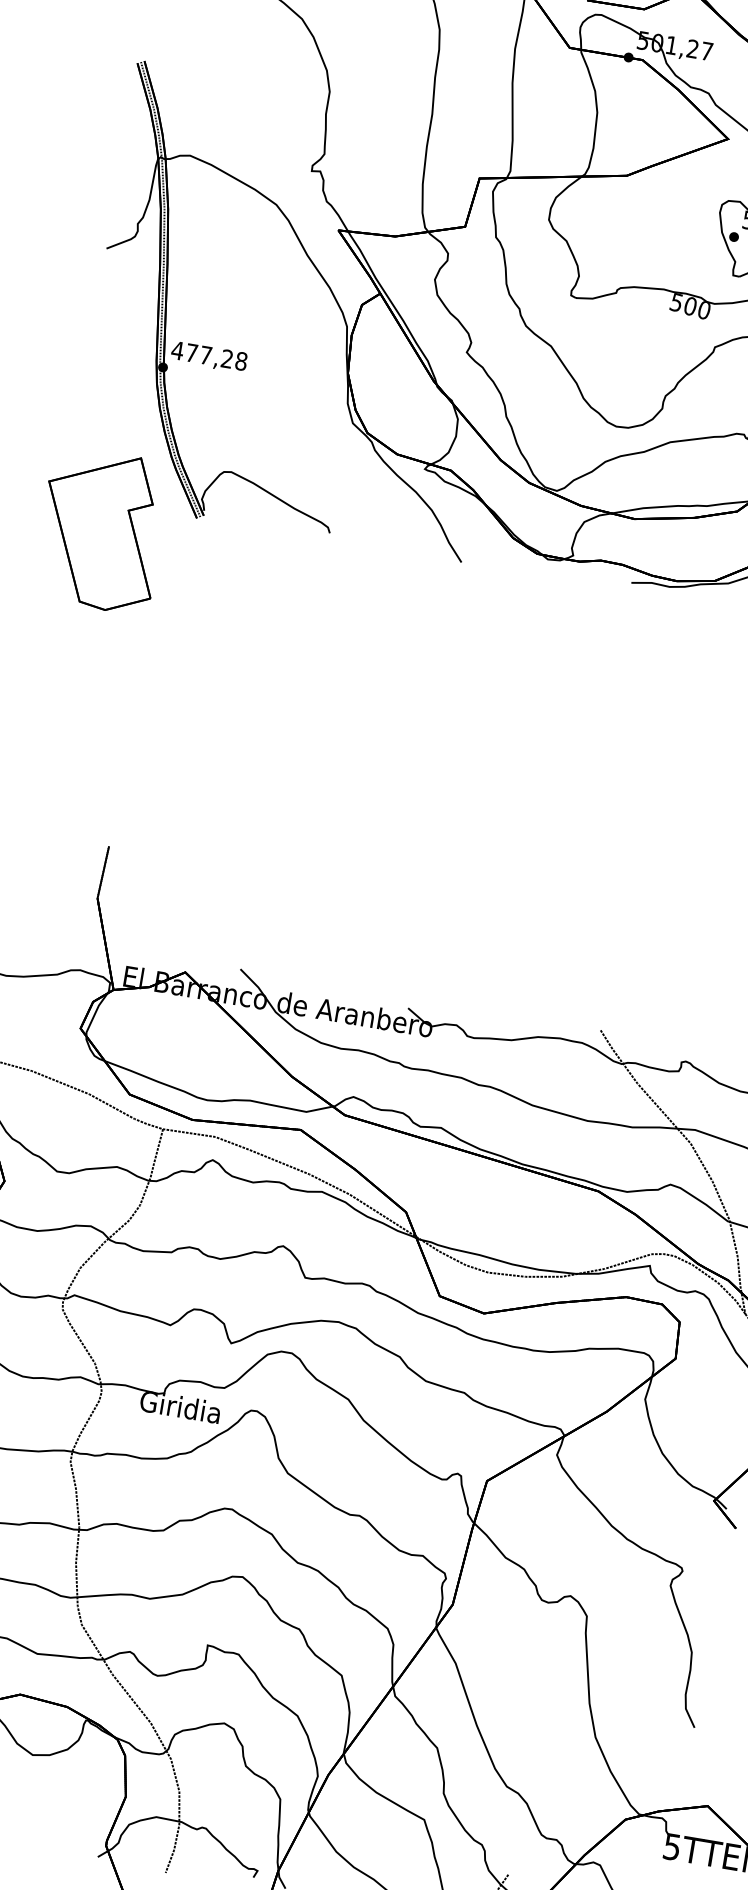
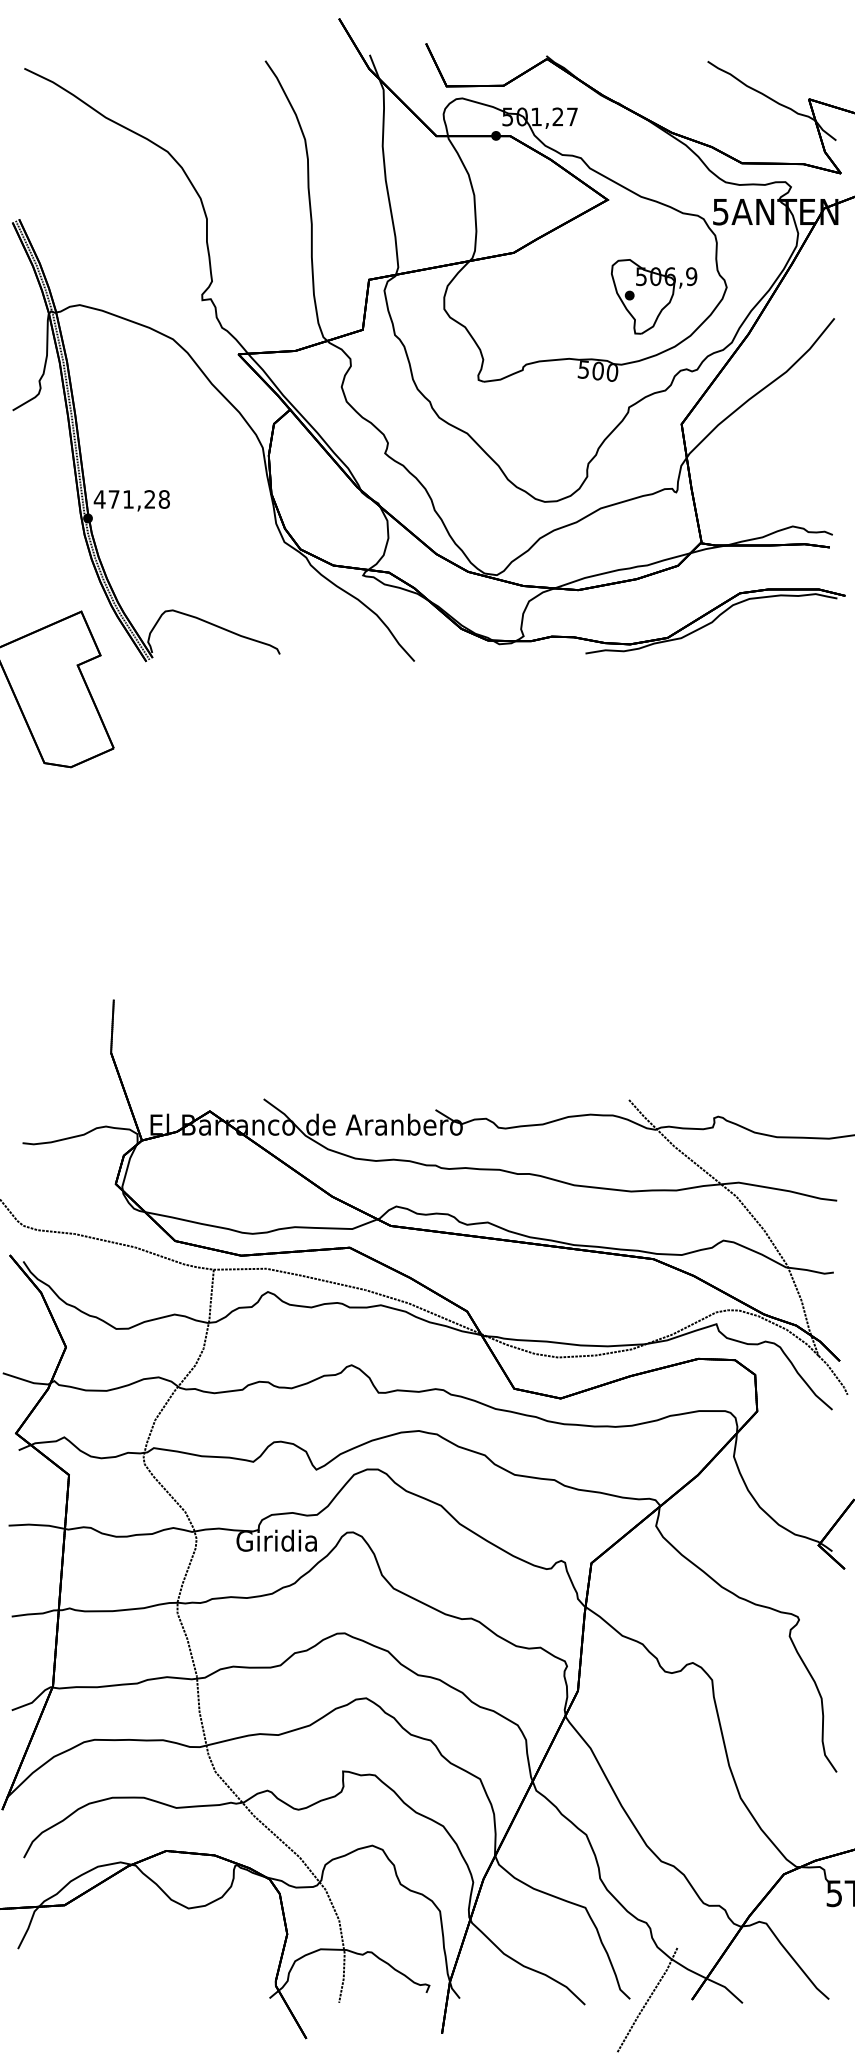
text: (206, 355) -> (128, 499), 477,28 -> 471,28

